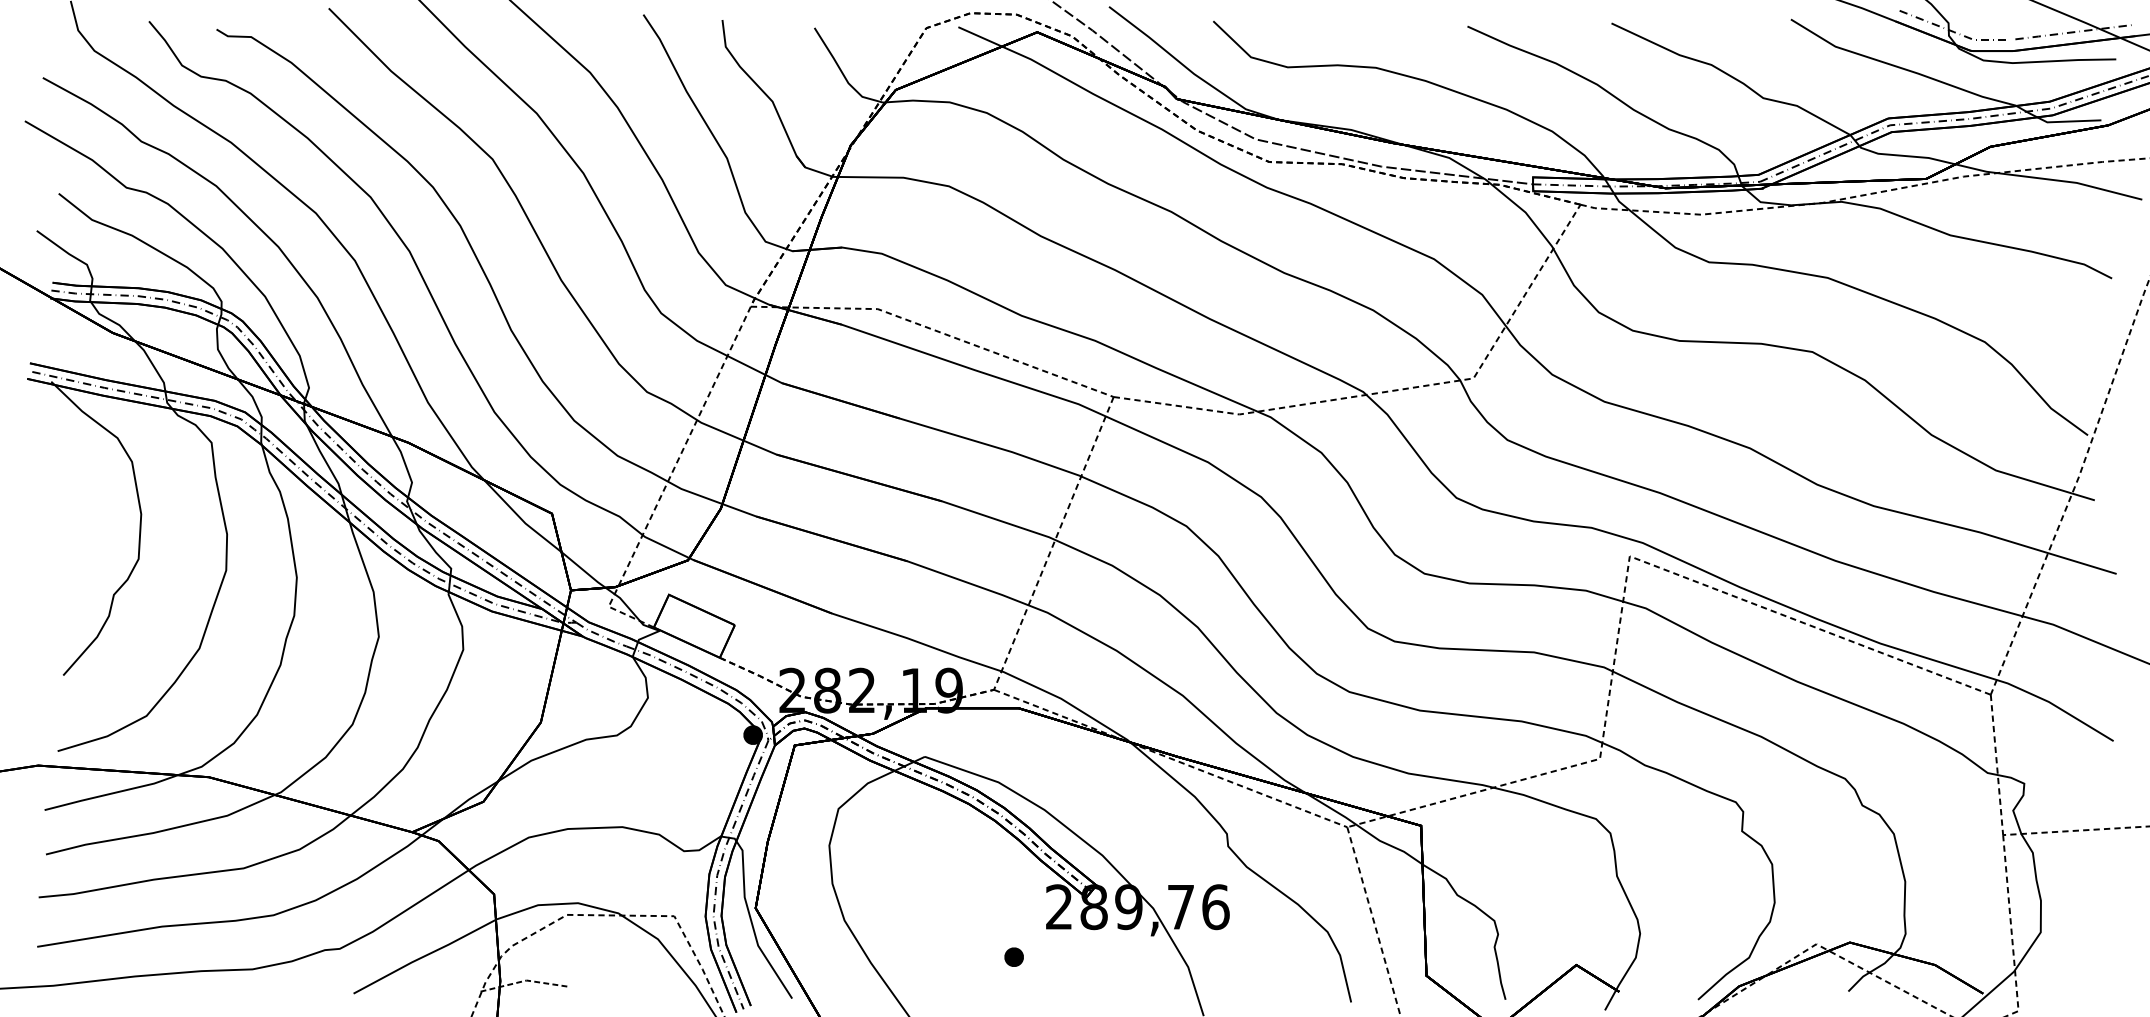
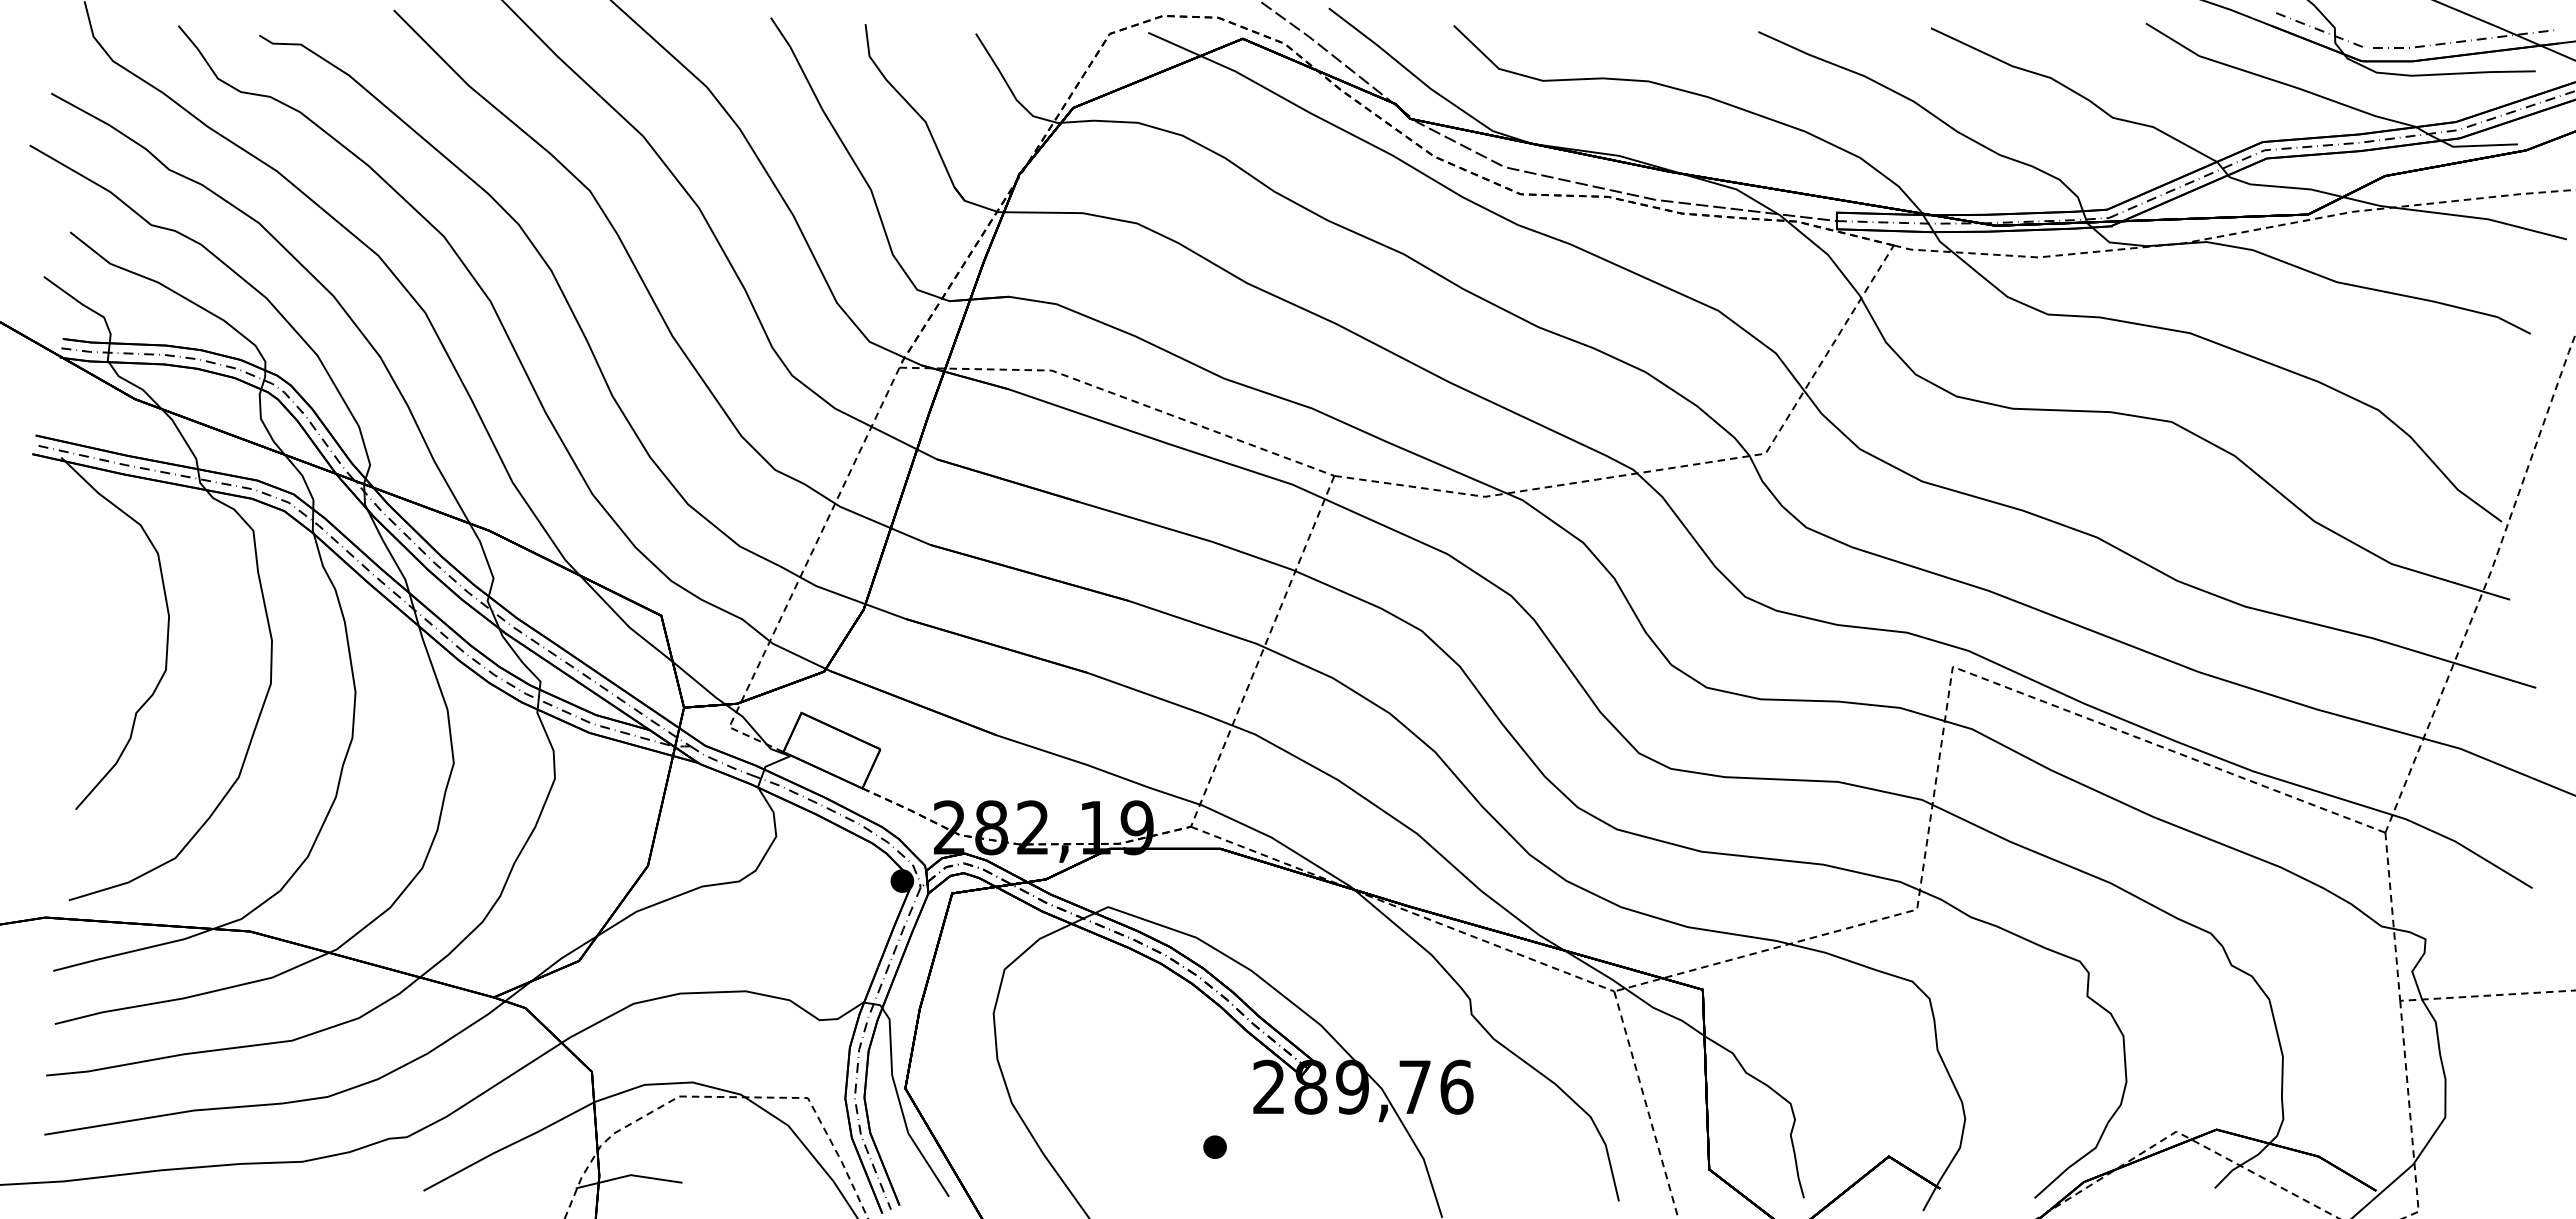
line: (525, 980) -> (629, 1175), dashed -> solid

